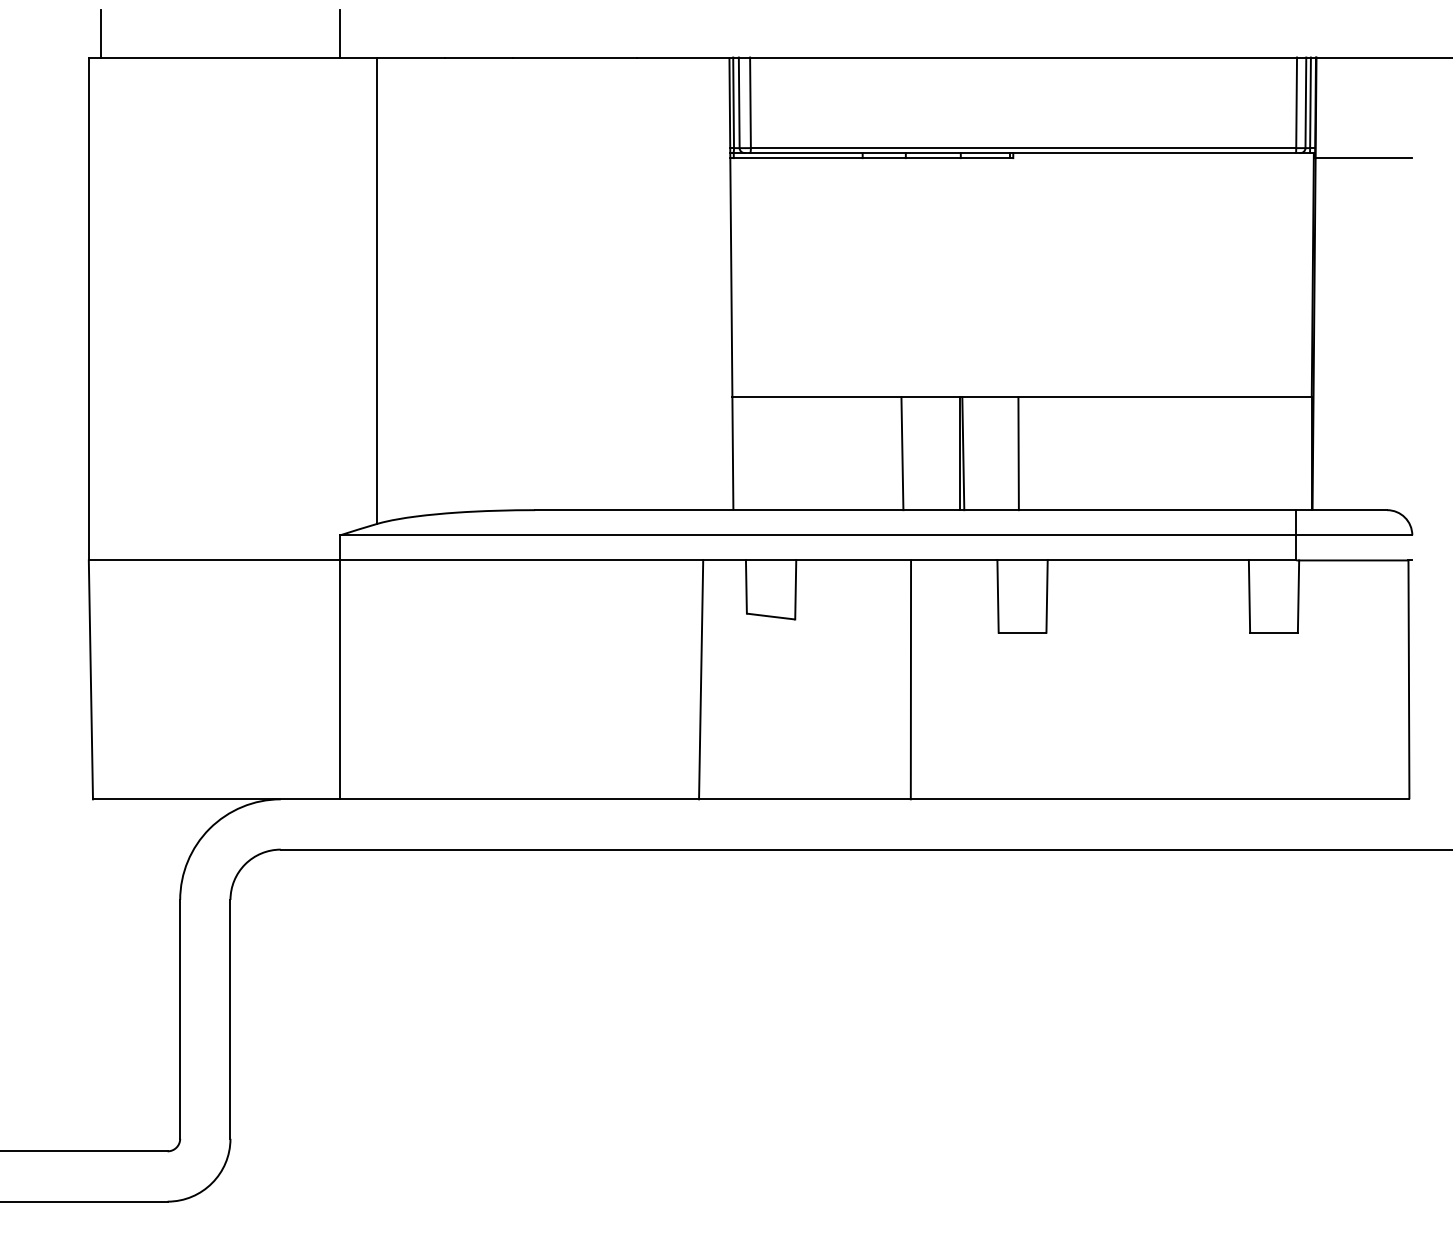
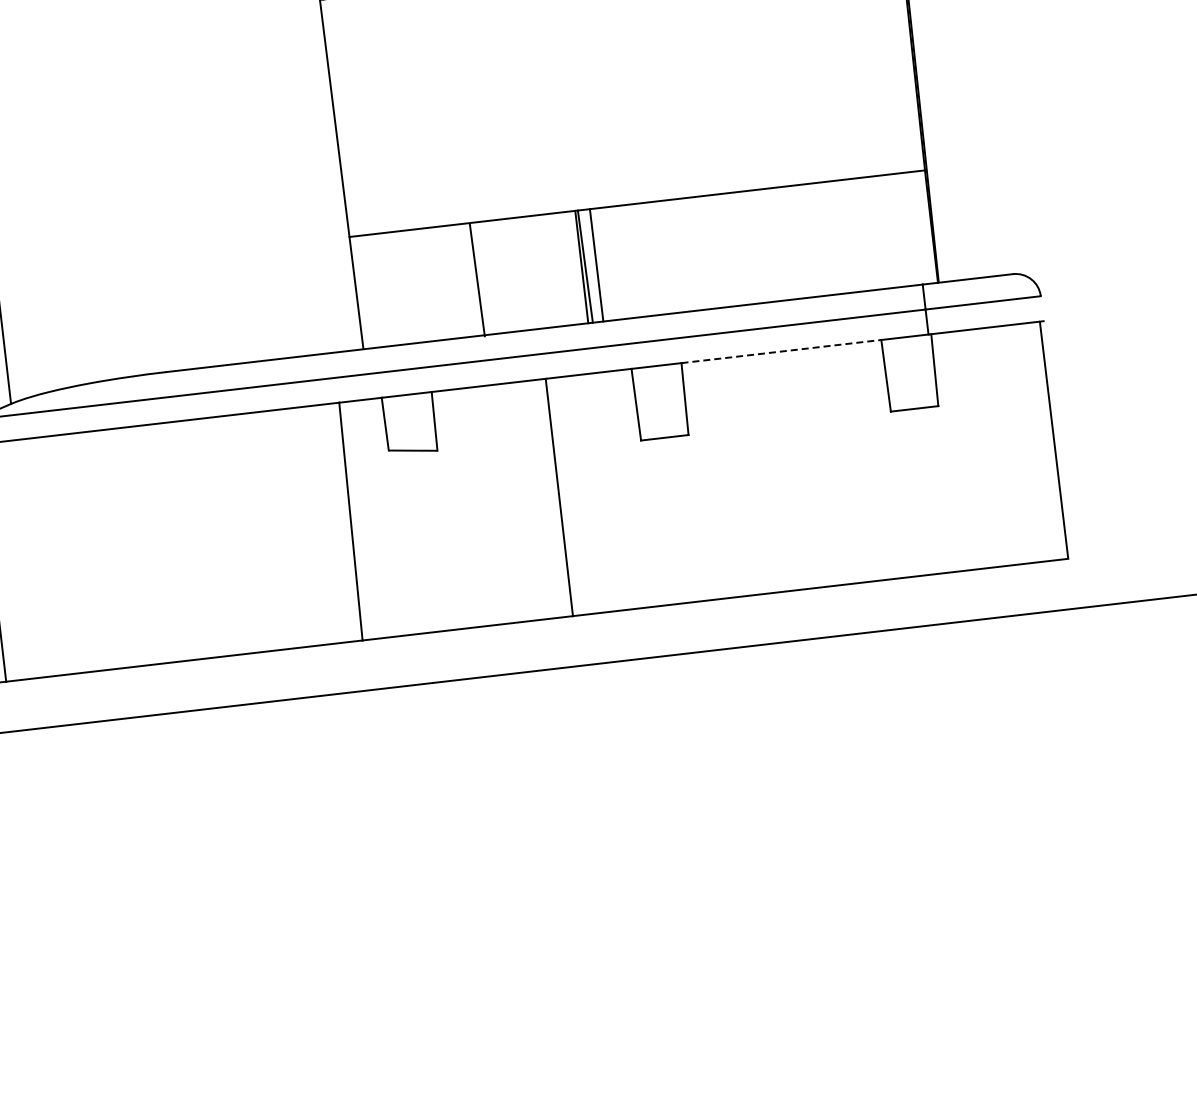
line: (902, 453) -> (477, 280), moved
line: (1018, 453) -> (596, 265), moved
line: (1148, 560) -> (781, 351), solid -> dashed

